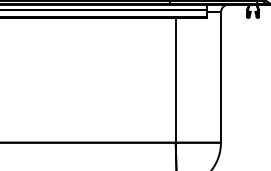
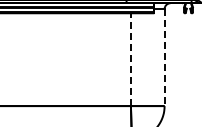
line: (220, 78) -> (164, 58), solid -> dashed
line: (175, 80) -> (130, 59), solid -> dashed

